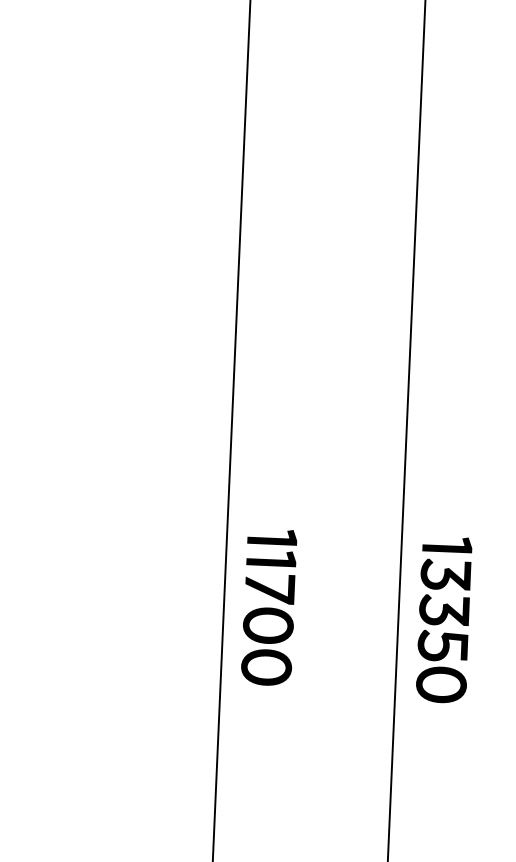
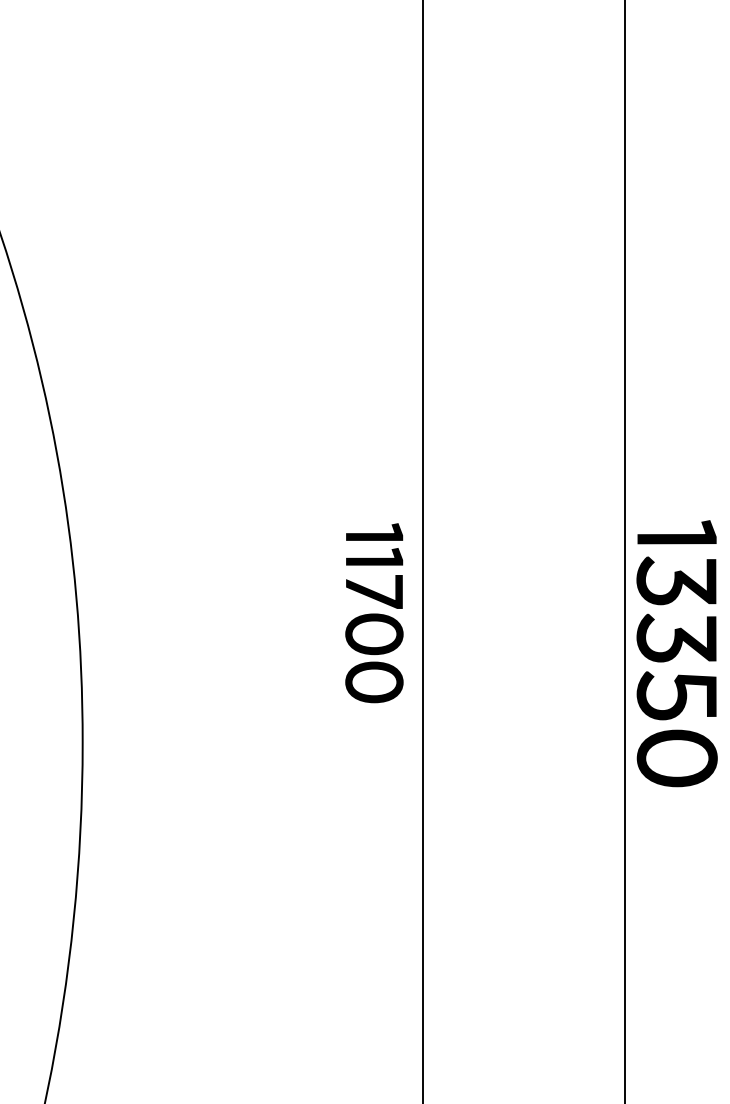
part: (269, 607) -> (374, 613), moved
part: (444, 619) -> (677, 653), size x1.4

